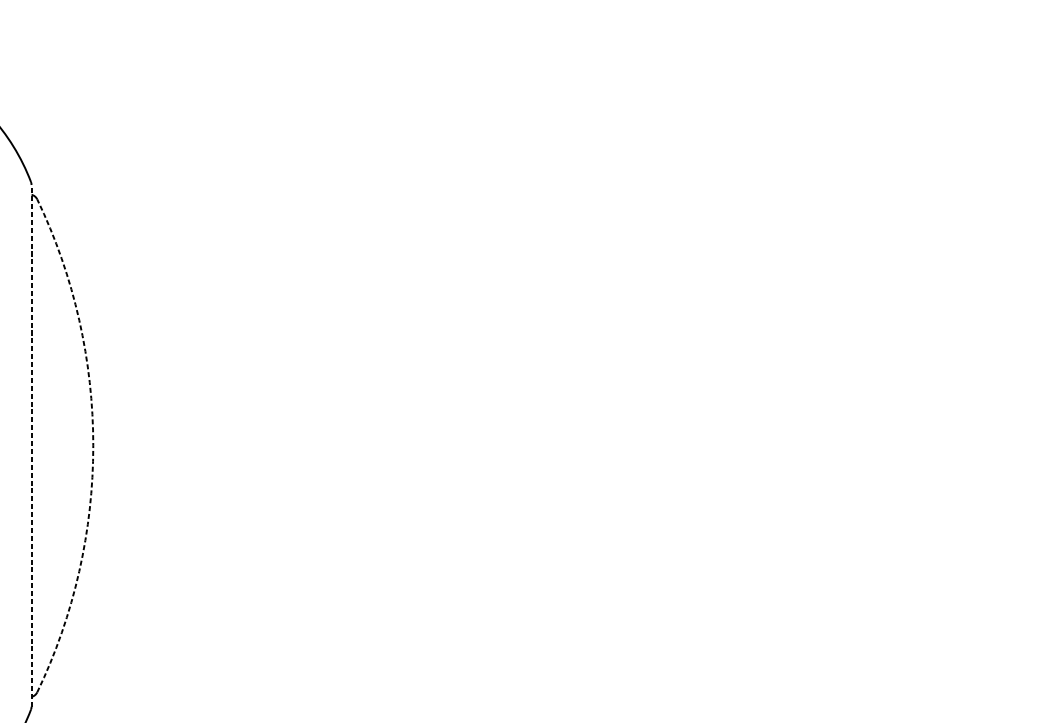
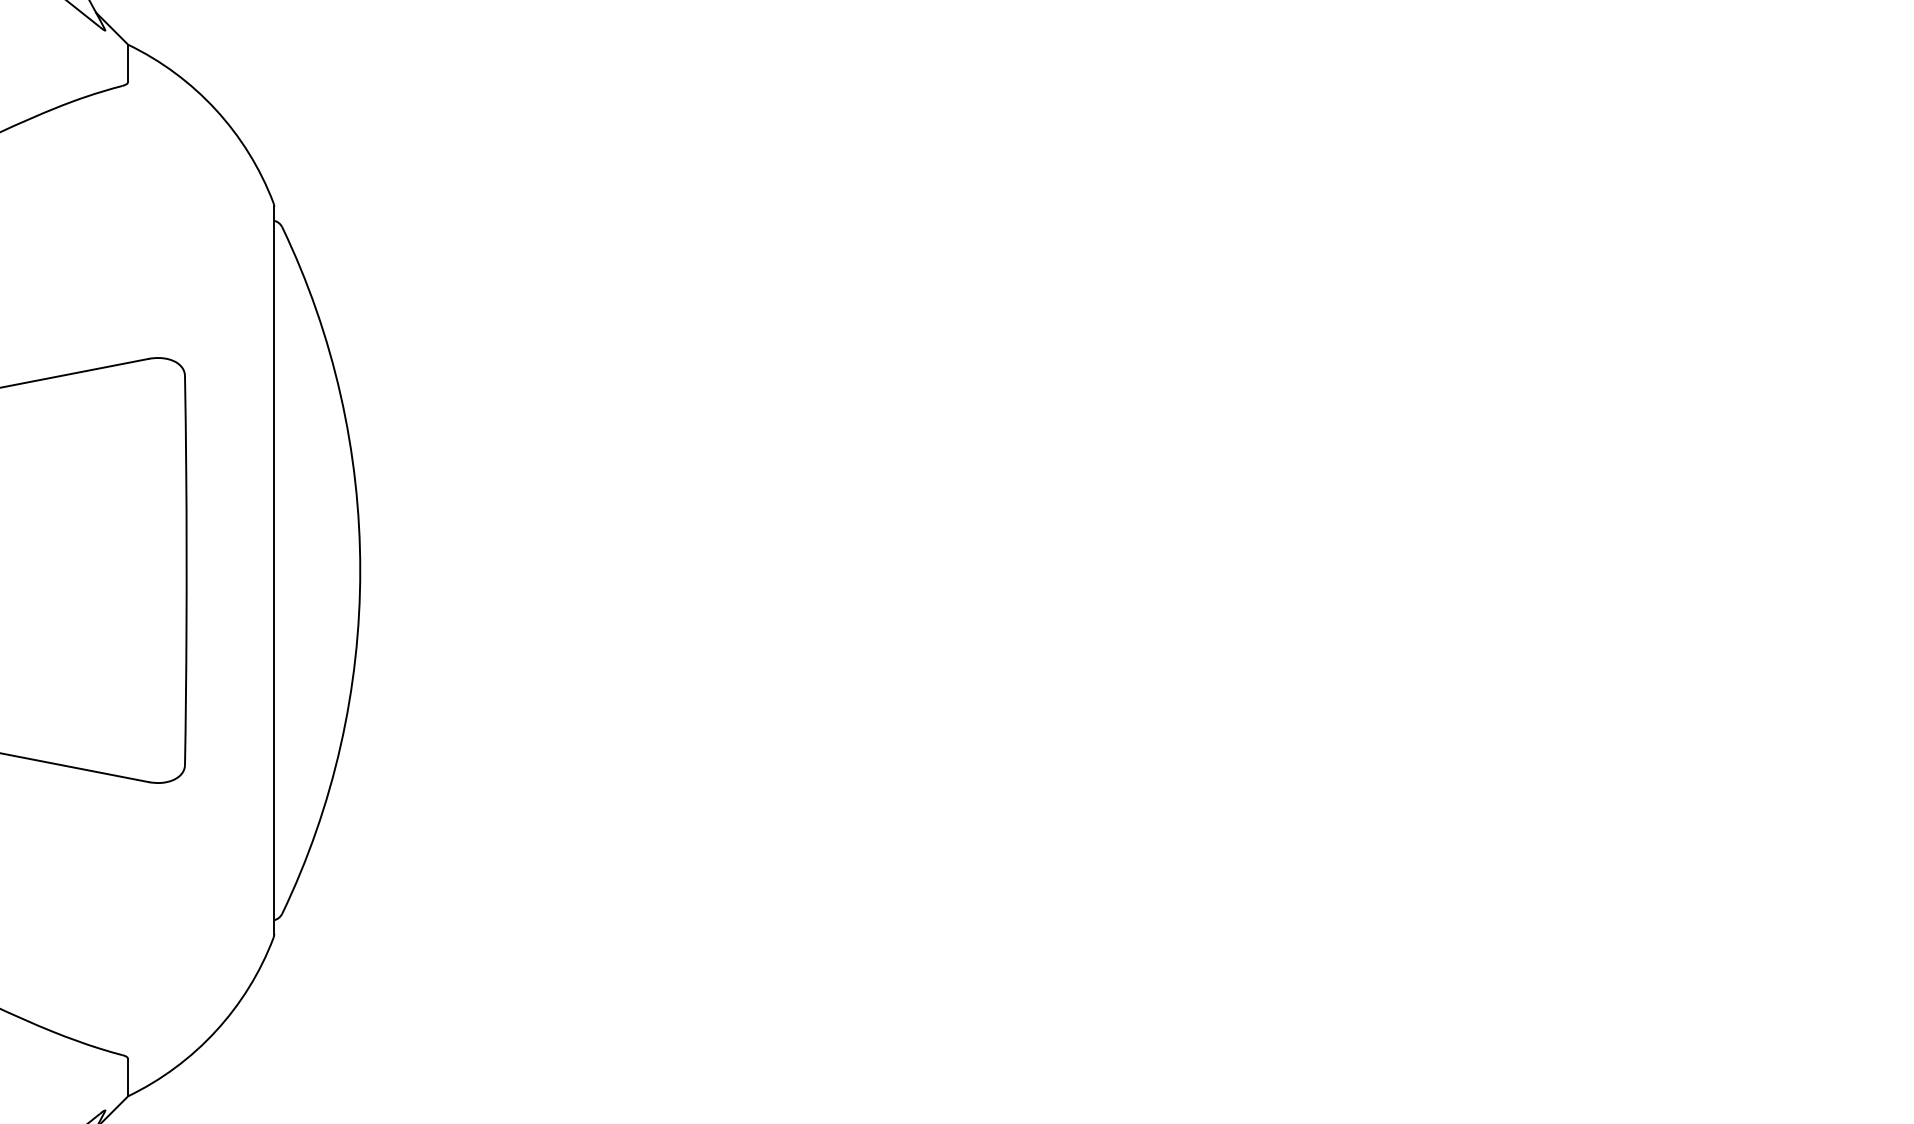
line: (31, 445) -> (274, 570), dashed -> solid
arc: (93, 445) -> (360, 570), dashed -> solid

